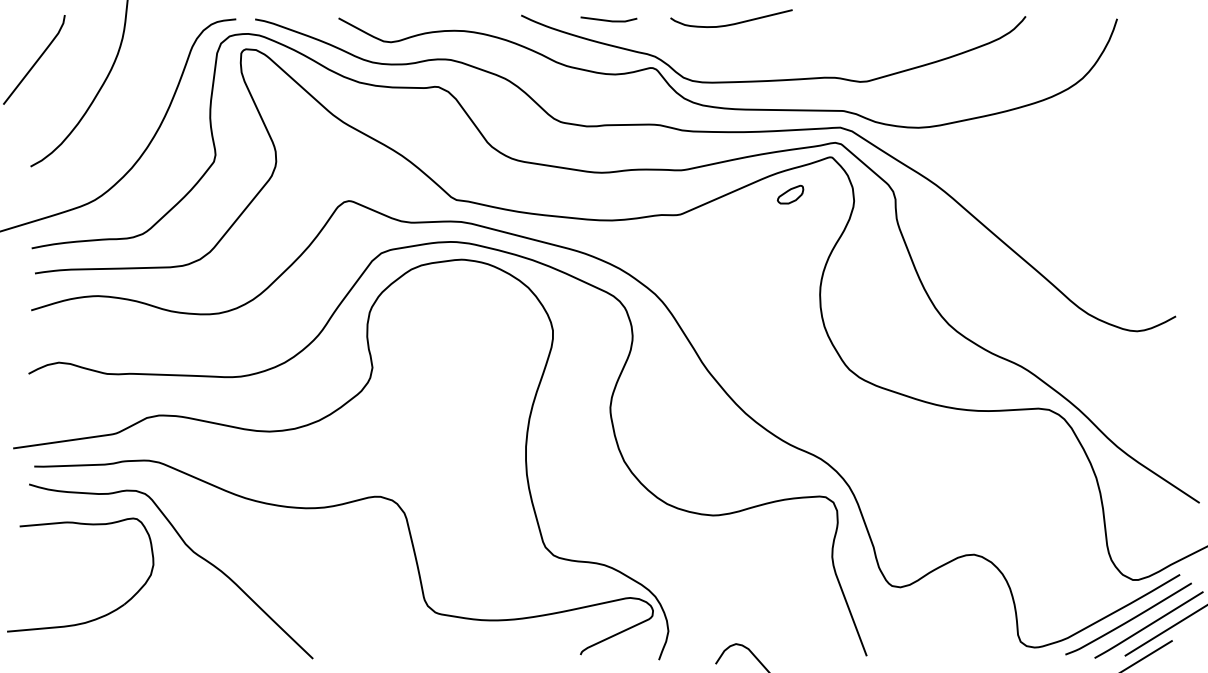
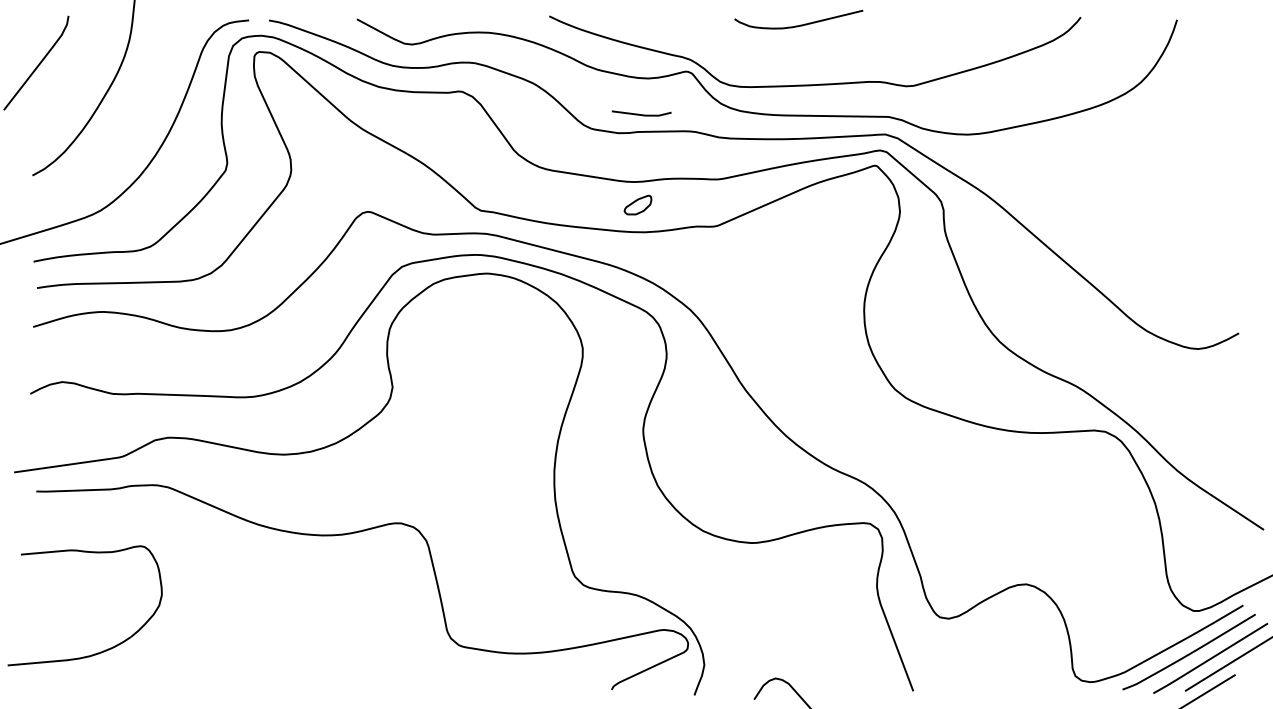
line: (608, 20) -> (641, 114), moved
curve: (733, 23) -> (800, 24), moved
part: (790, 194) -> (637, 204), moved
curve: (191, 551) -> (201, 580), removed

